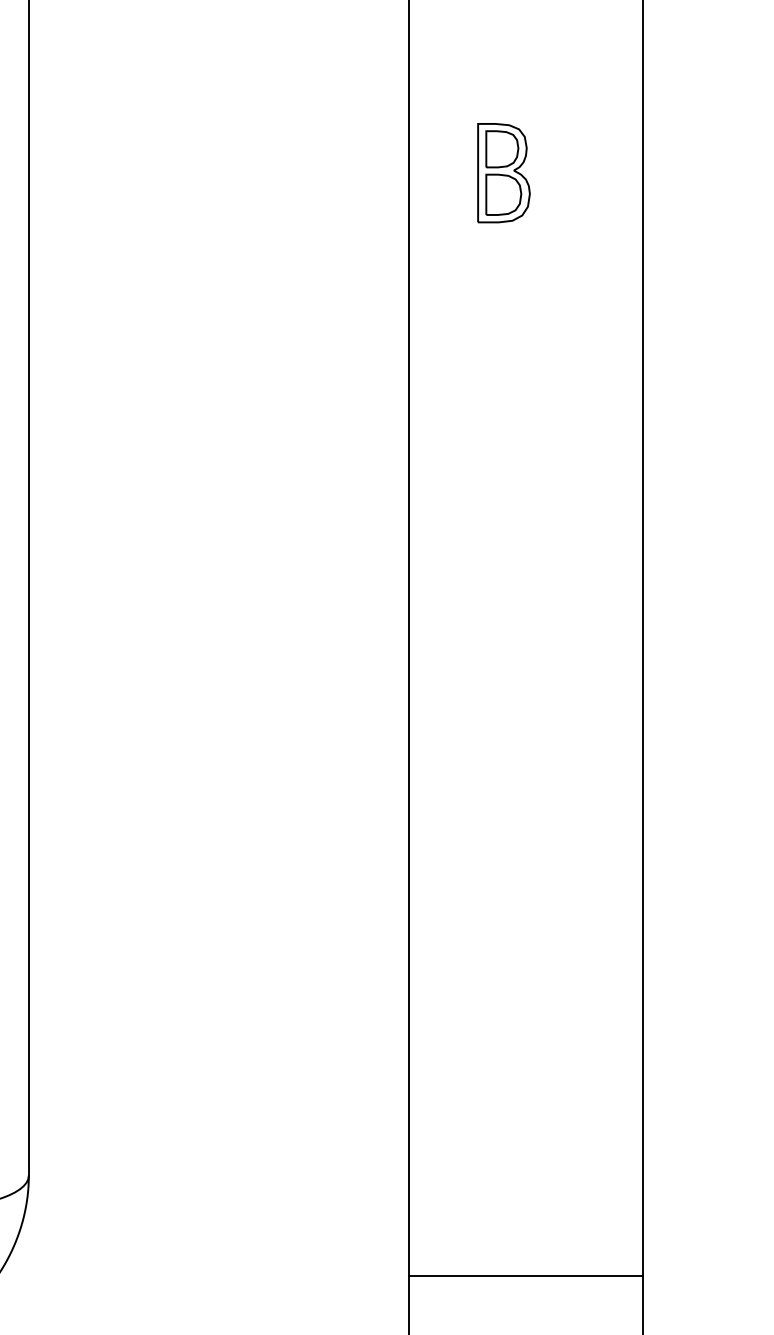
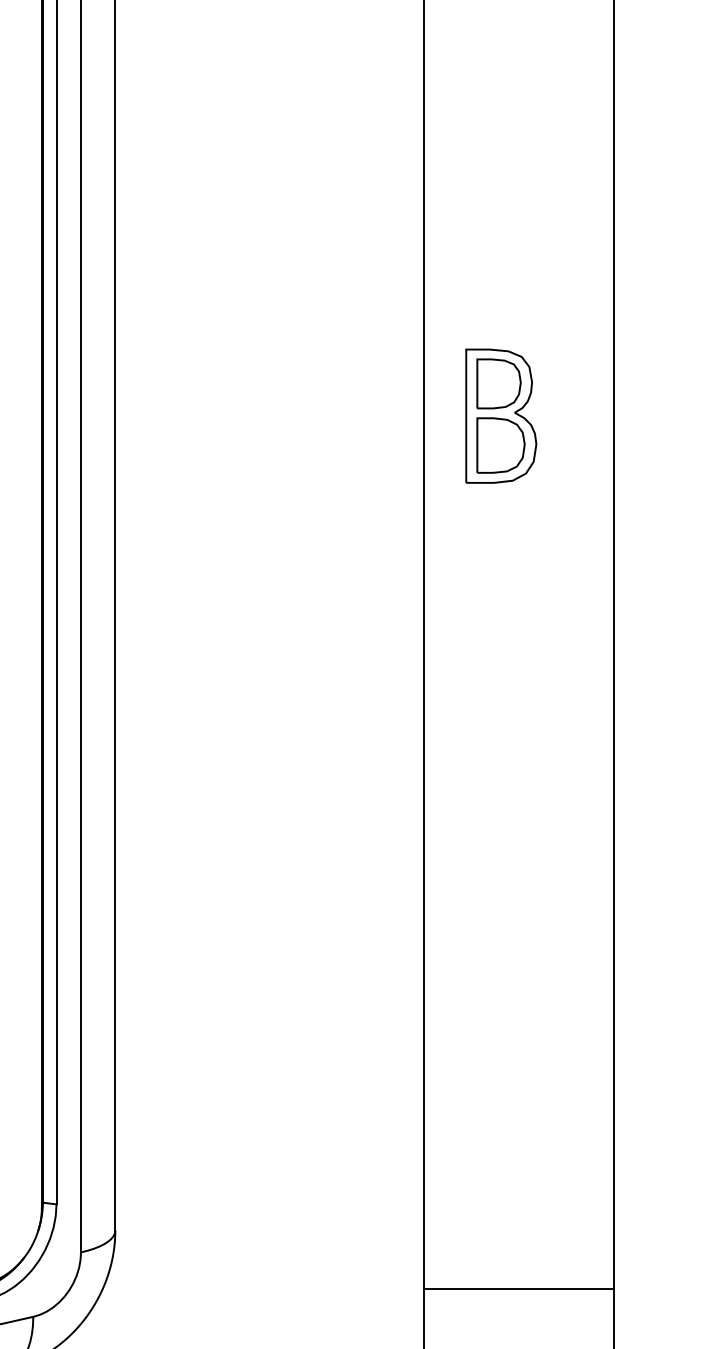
part: (504, 172) -> (501, 415), size x1.67
line: (525, 1276) -> (518, 1289), moved

